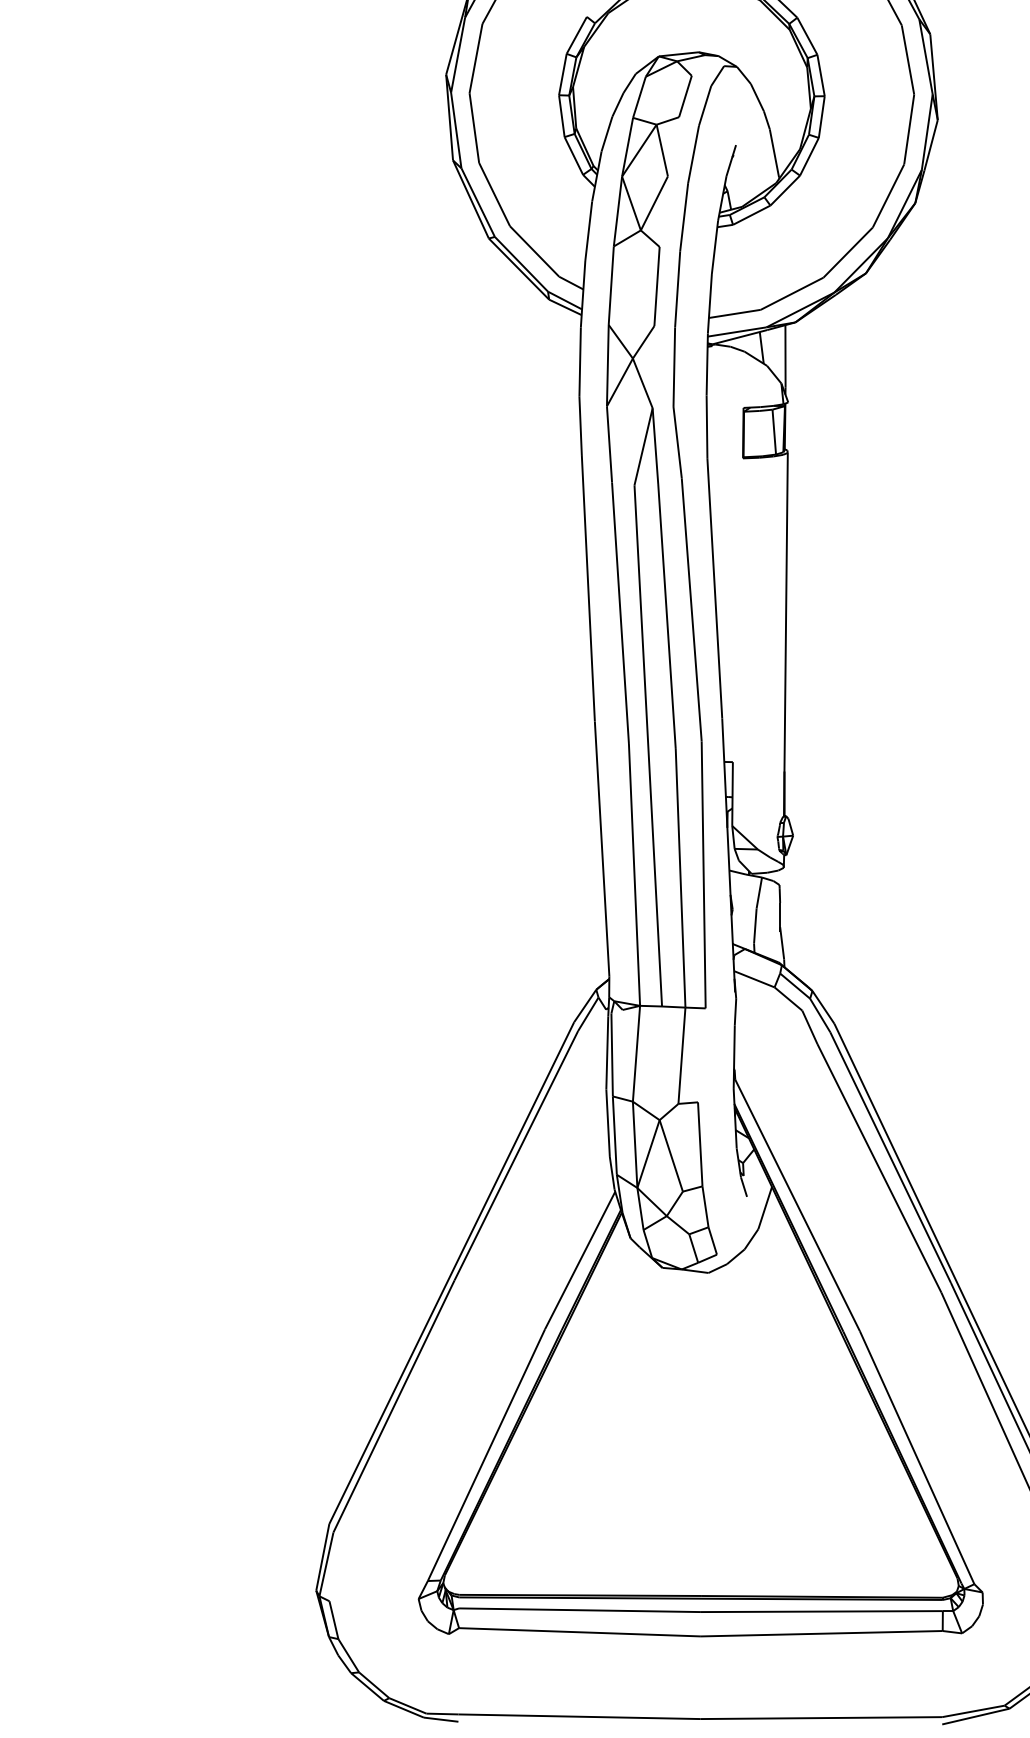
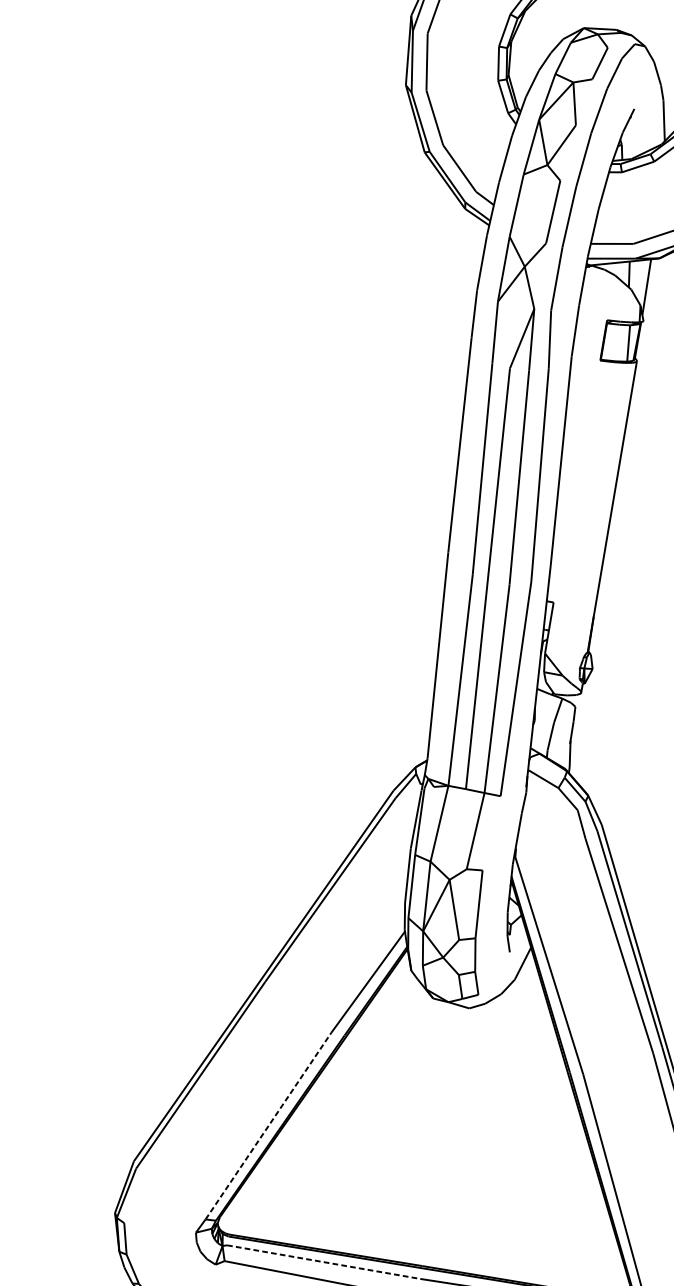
line: (486, 1455) -> (268, 1126), solid -> dashed
line: (579, 1610) -> (323, 1262), solid -> dashed

